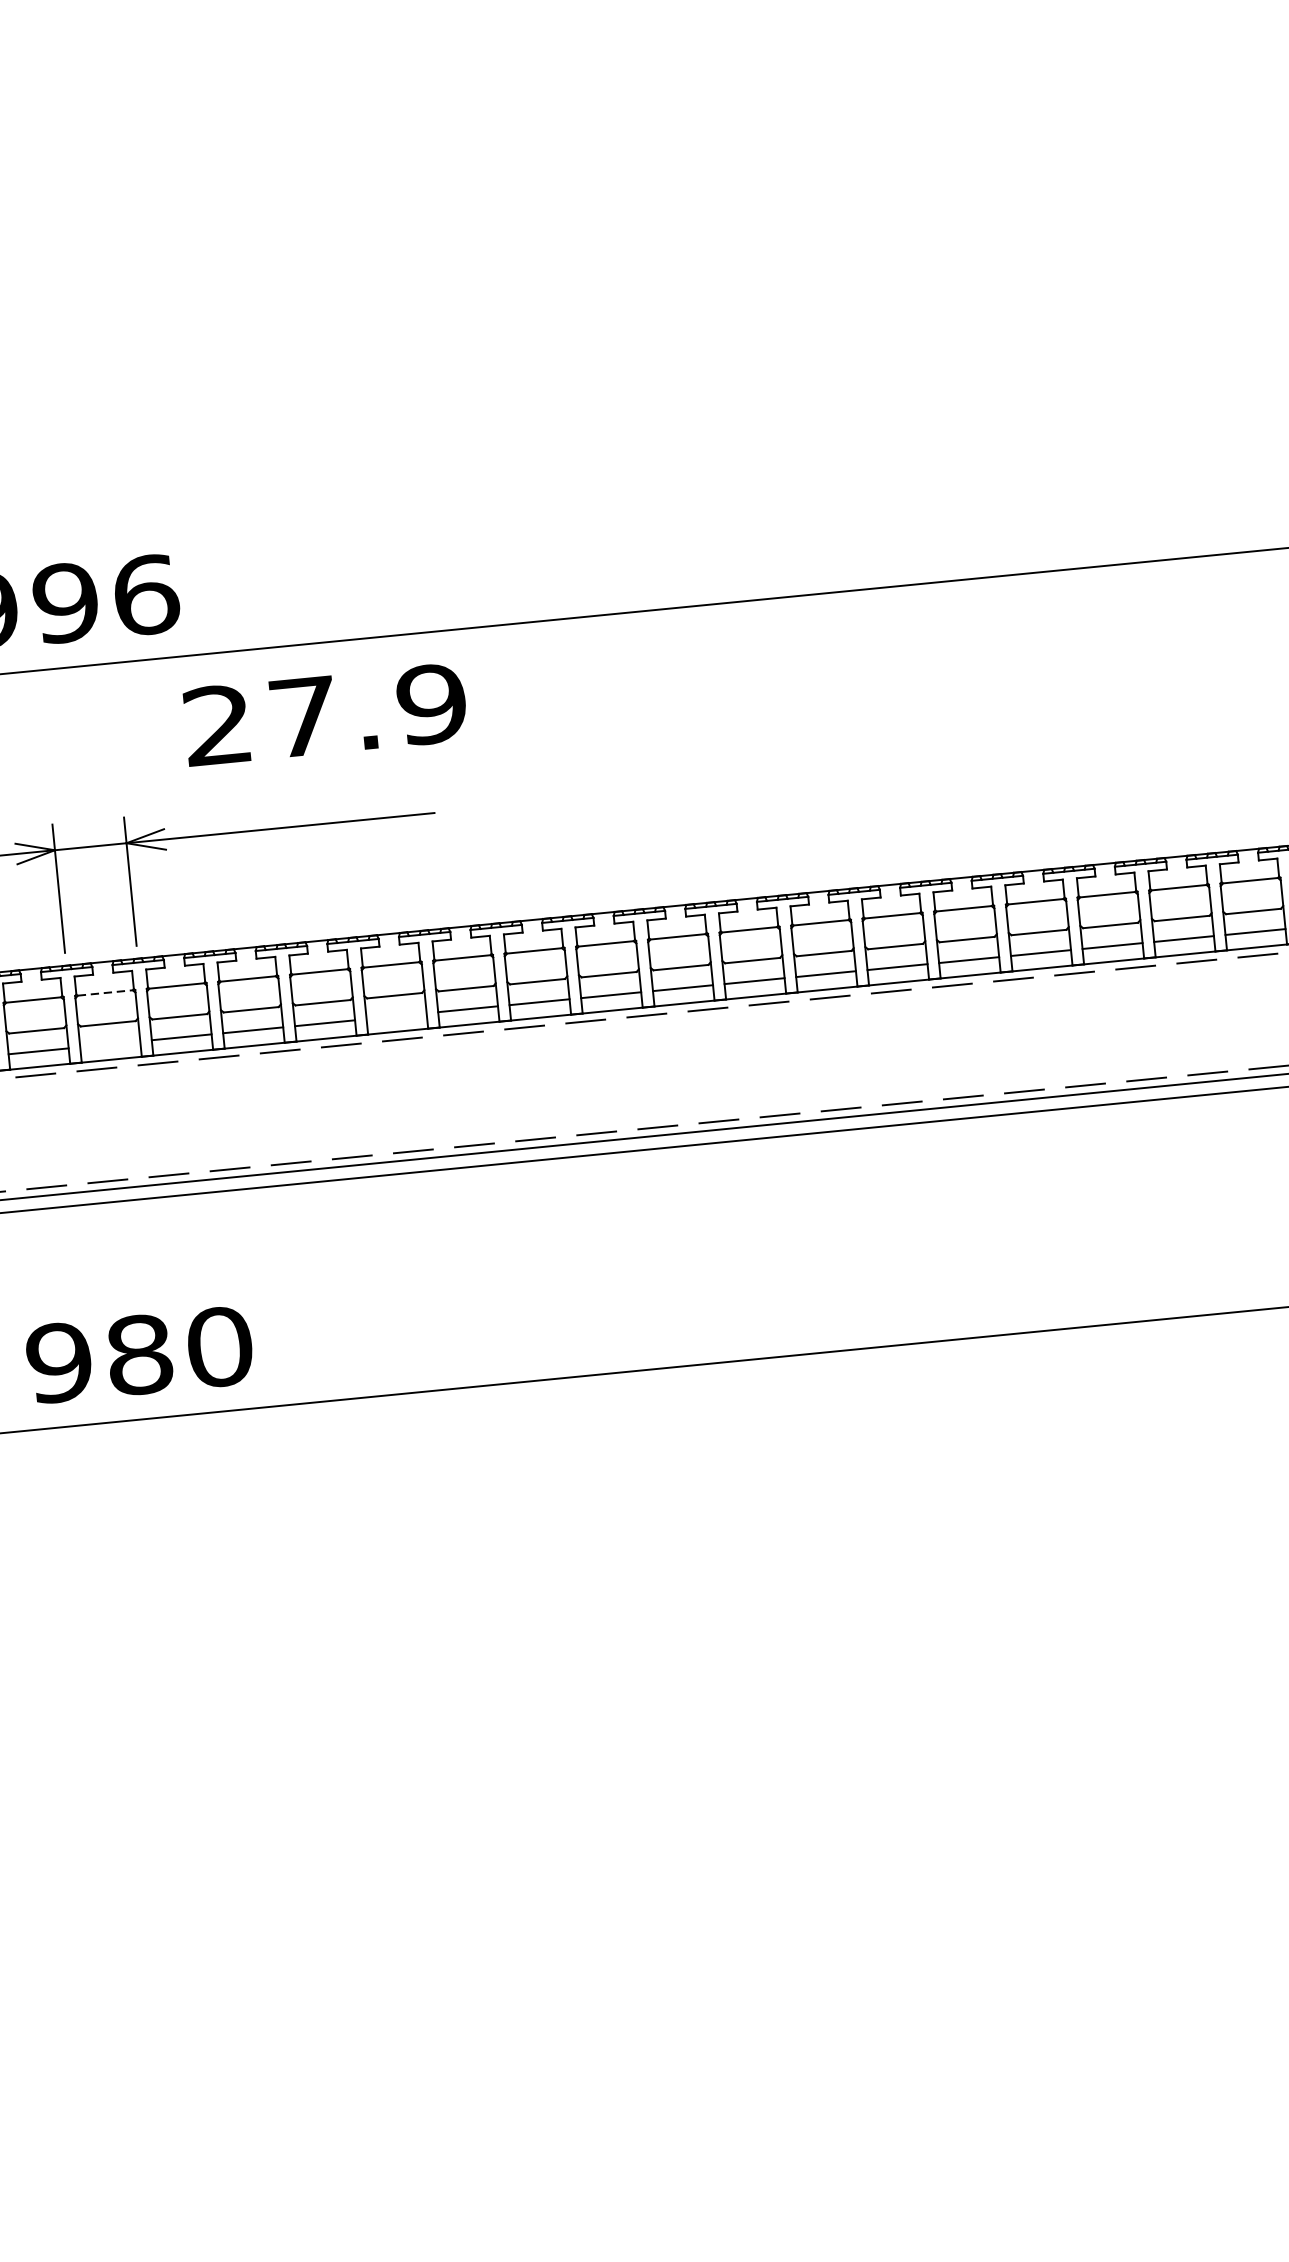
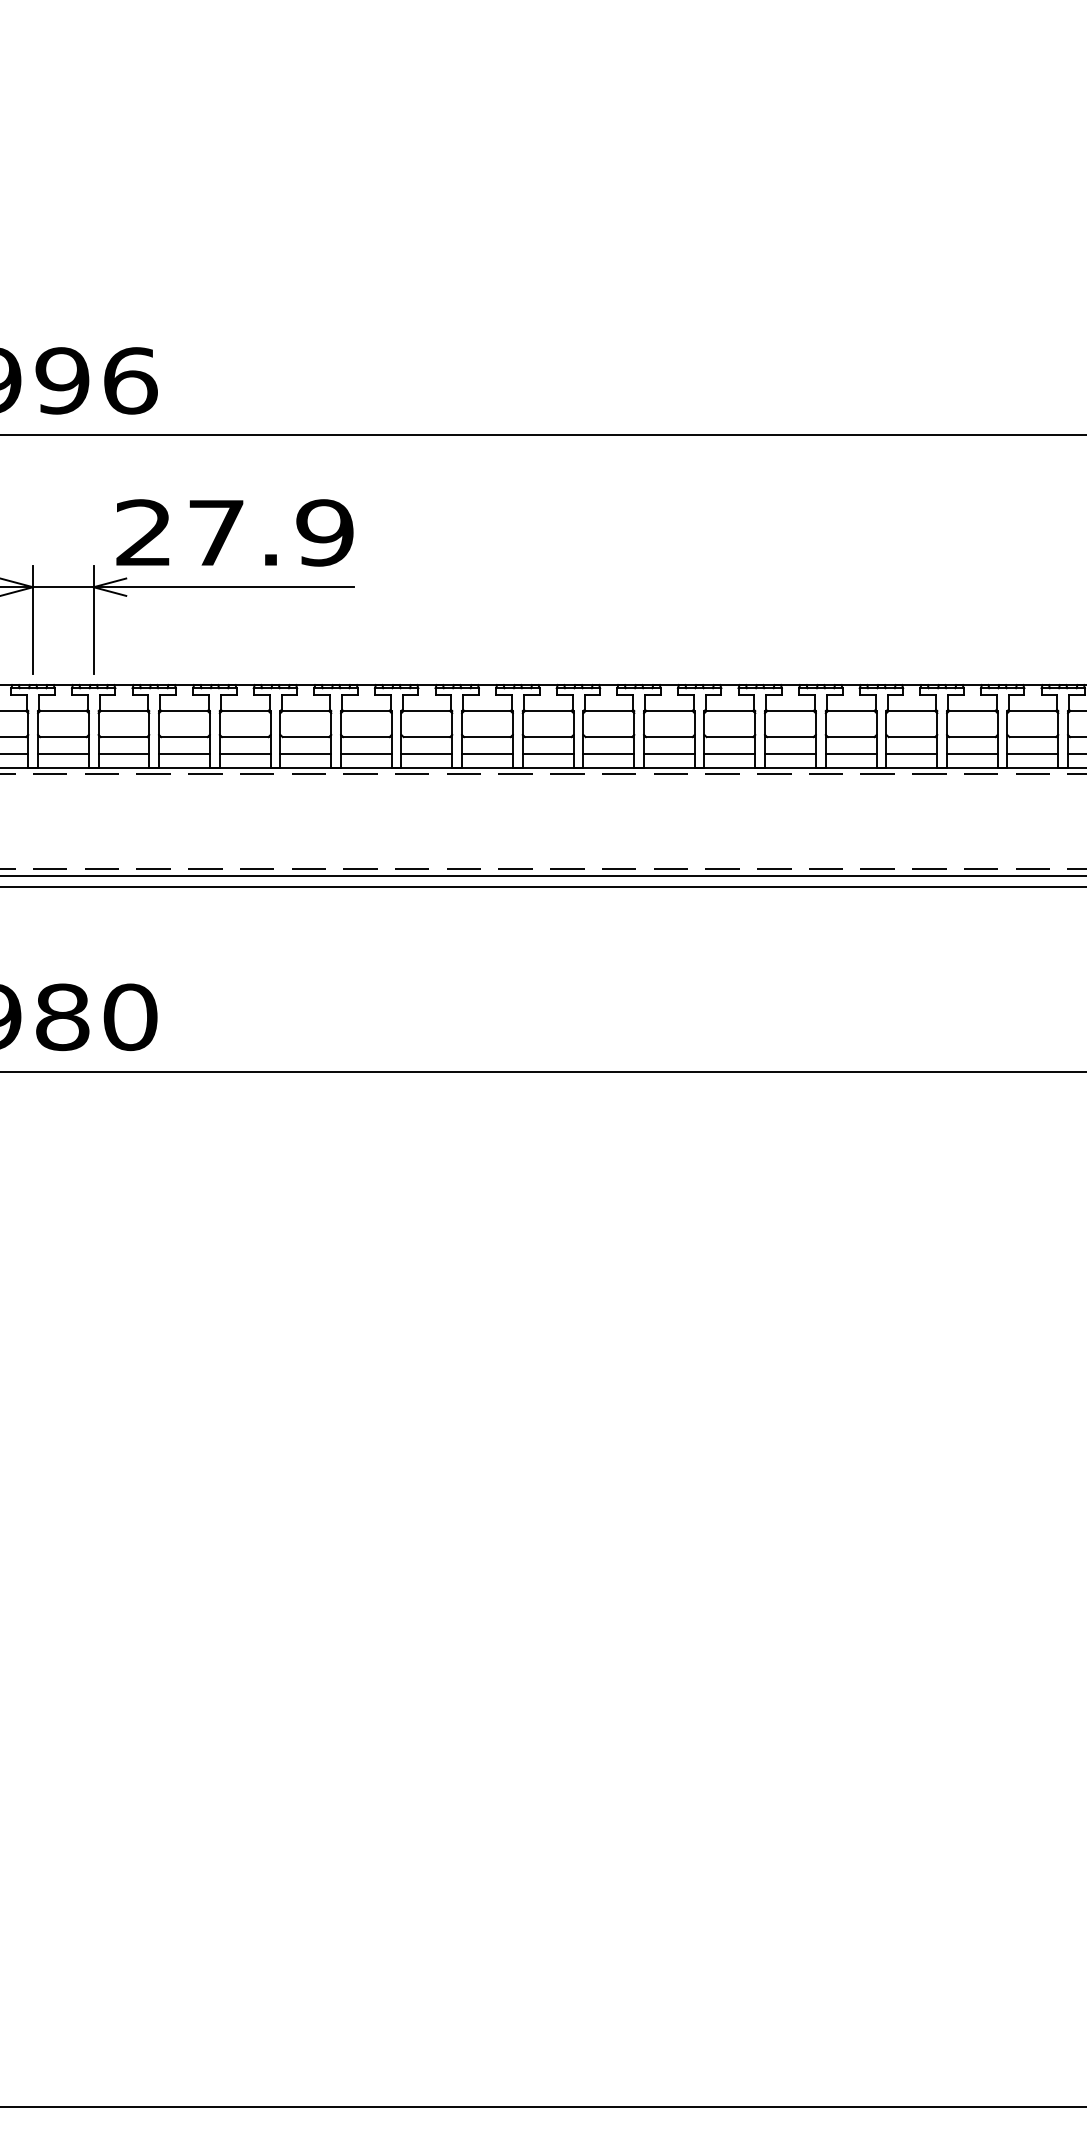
text: (324, 714) -> (234, 532), moved
line: (105, 993) -> (63, 711), dashed -> solid
line: (396, 1016) -> (305, 754), added
line: (110, 1044) -> (63, 754), added

